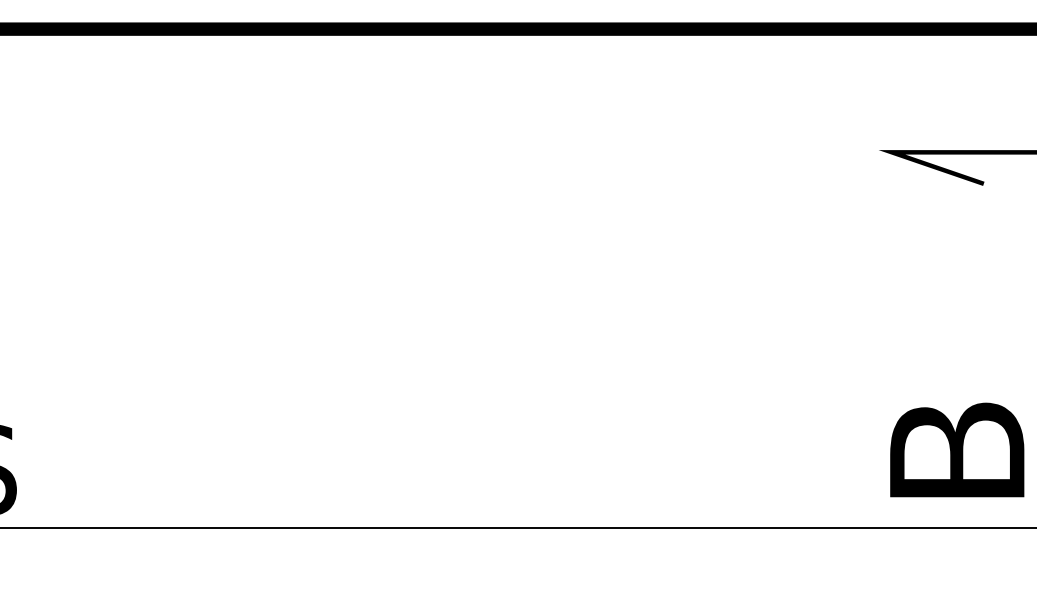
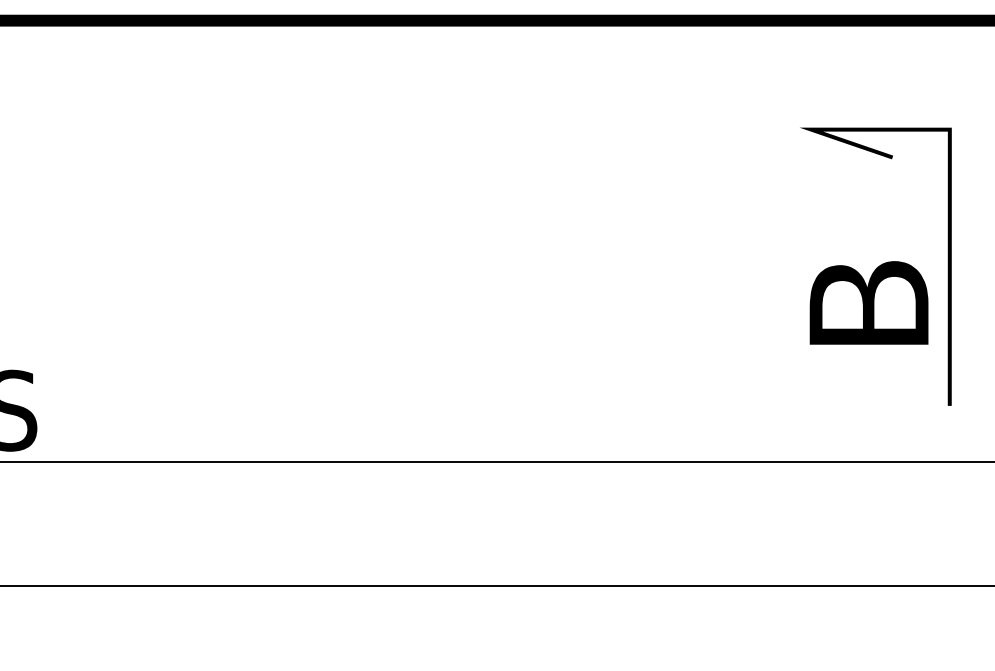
text: (956, 449) -> (868, 302), moved

